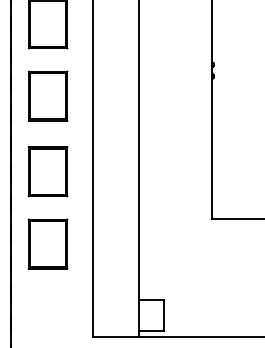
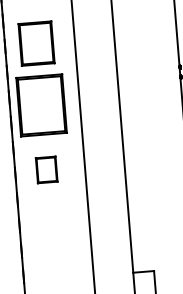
part: (47, 95) -> (41, 104), size x1.4
part: (47, 171) -> (46, 169), size x0.6
part: (47, 243) -> (51, 231), removed

